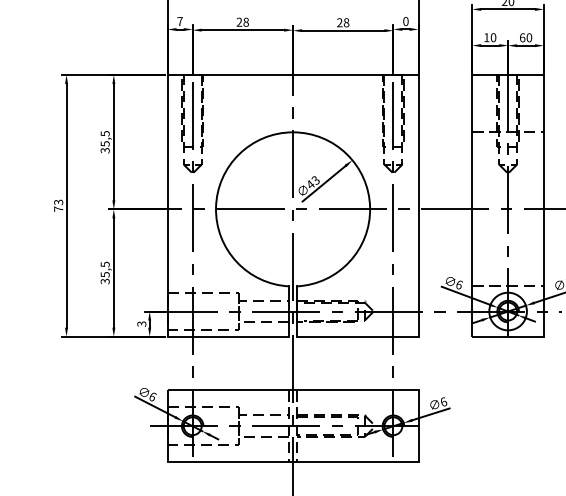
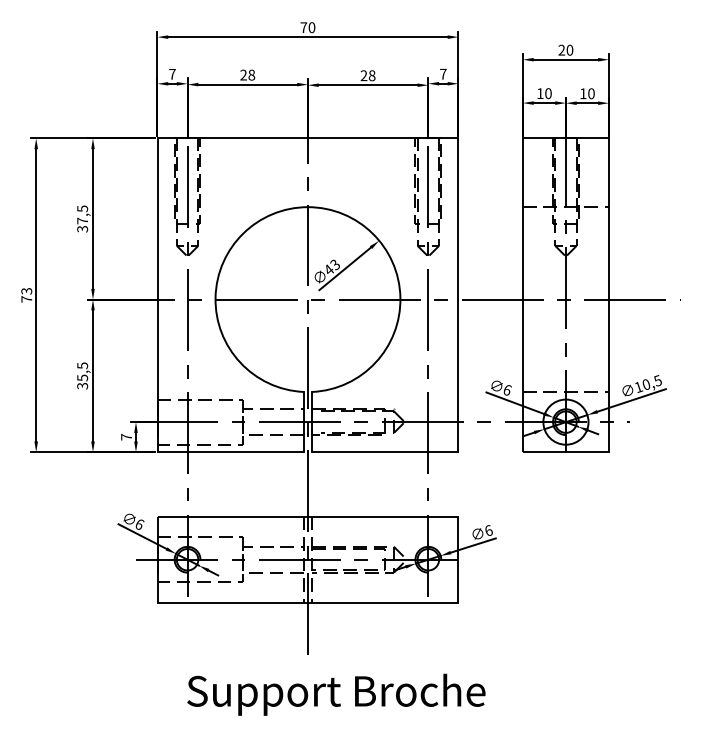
text: (406, 20) -> (443, 73), 0 -> 7
text: (522, 37) -> (583, 93), 60 -> 10
text: (105, 143) -> (82, 220), 35,5 -> 37,5
text: (141, 323) -> (126, 436), 3 -> 7

